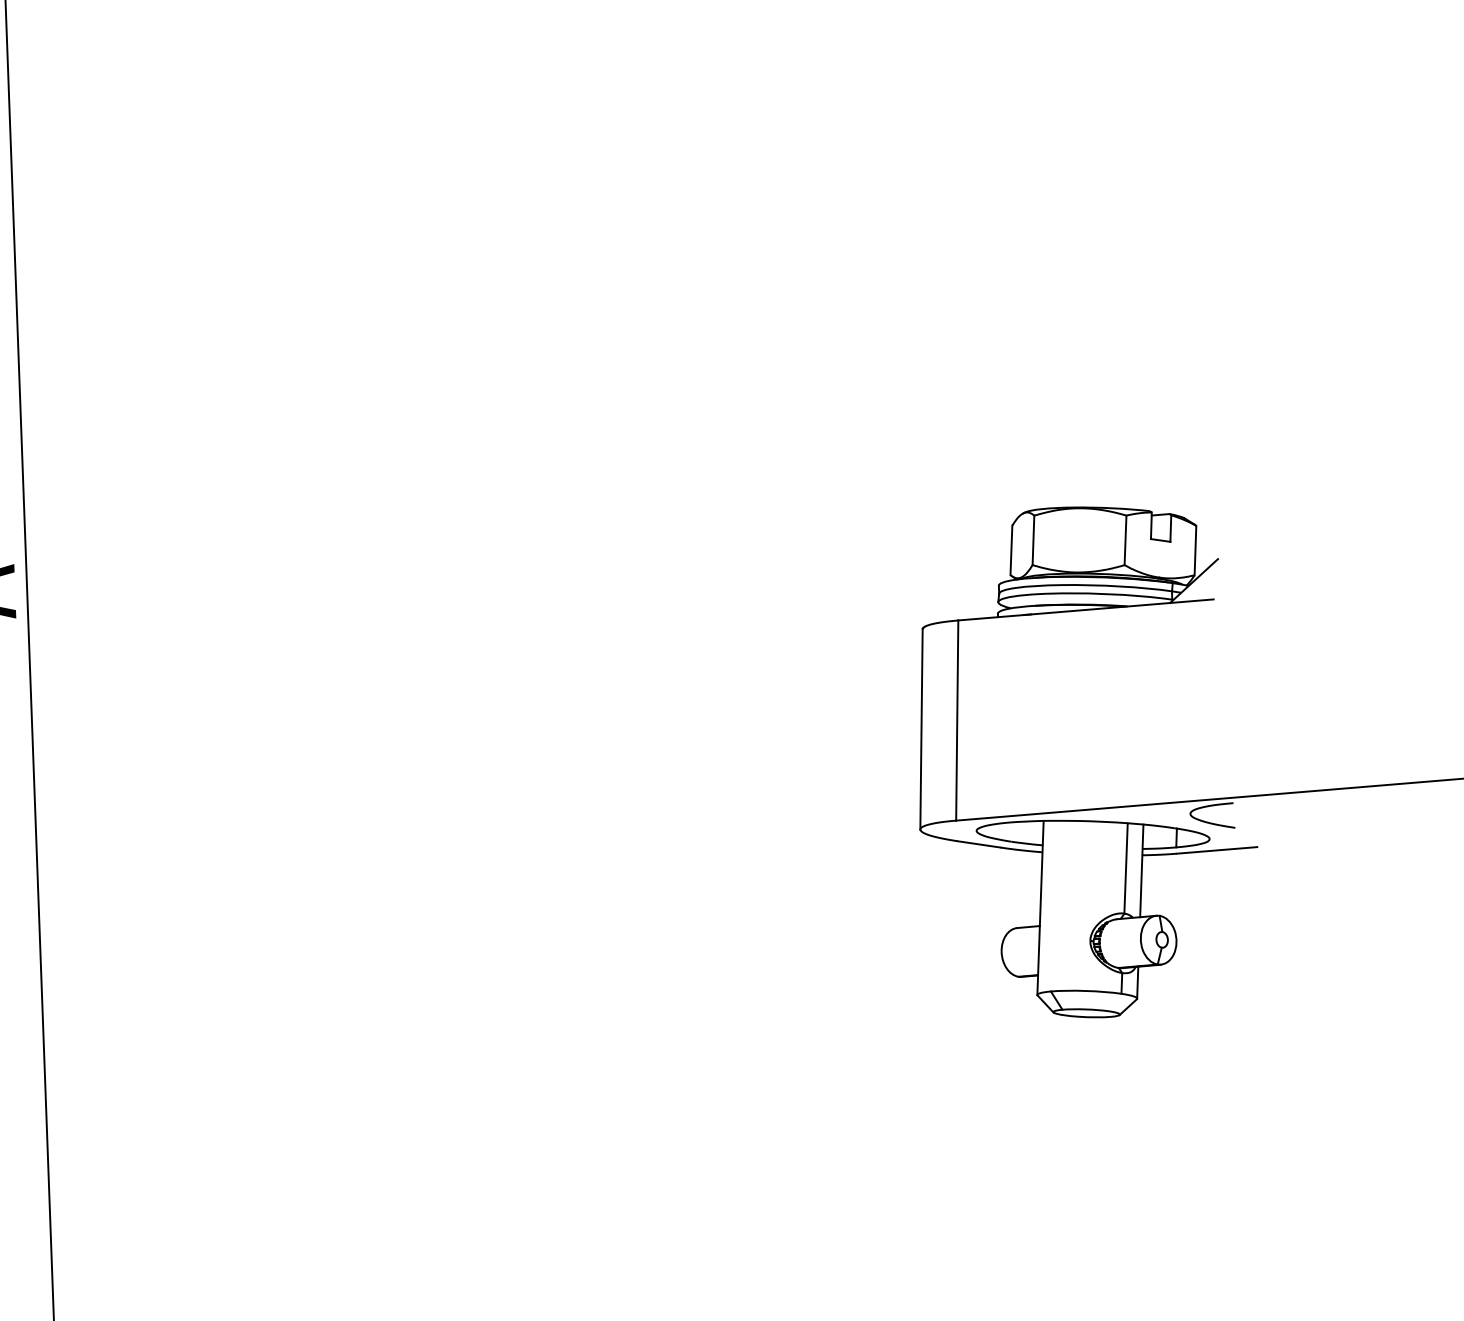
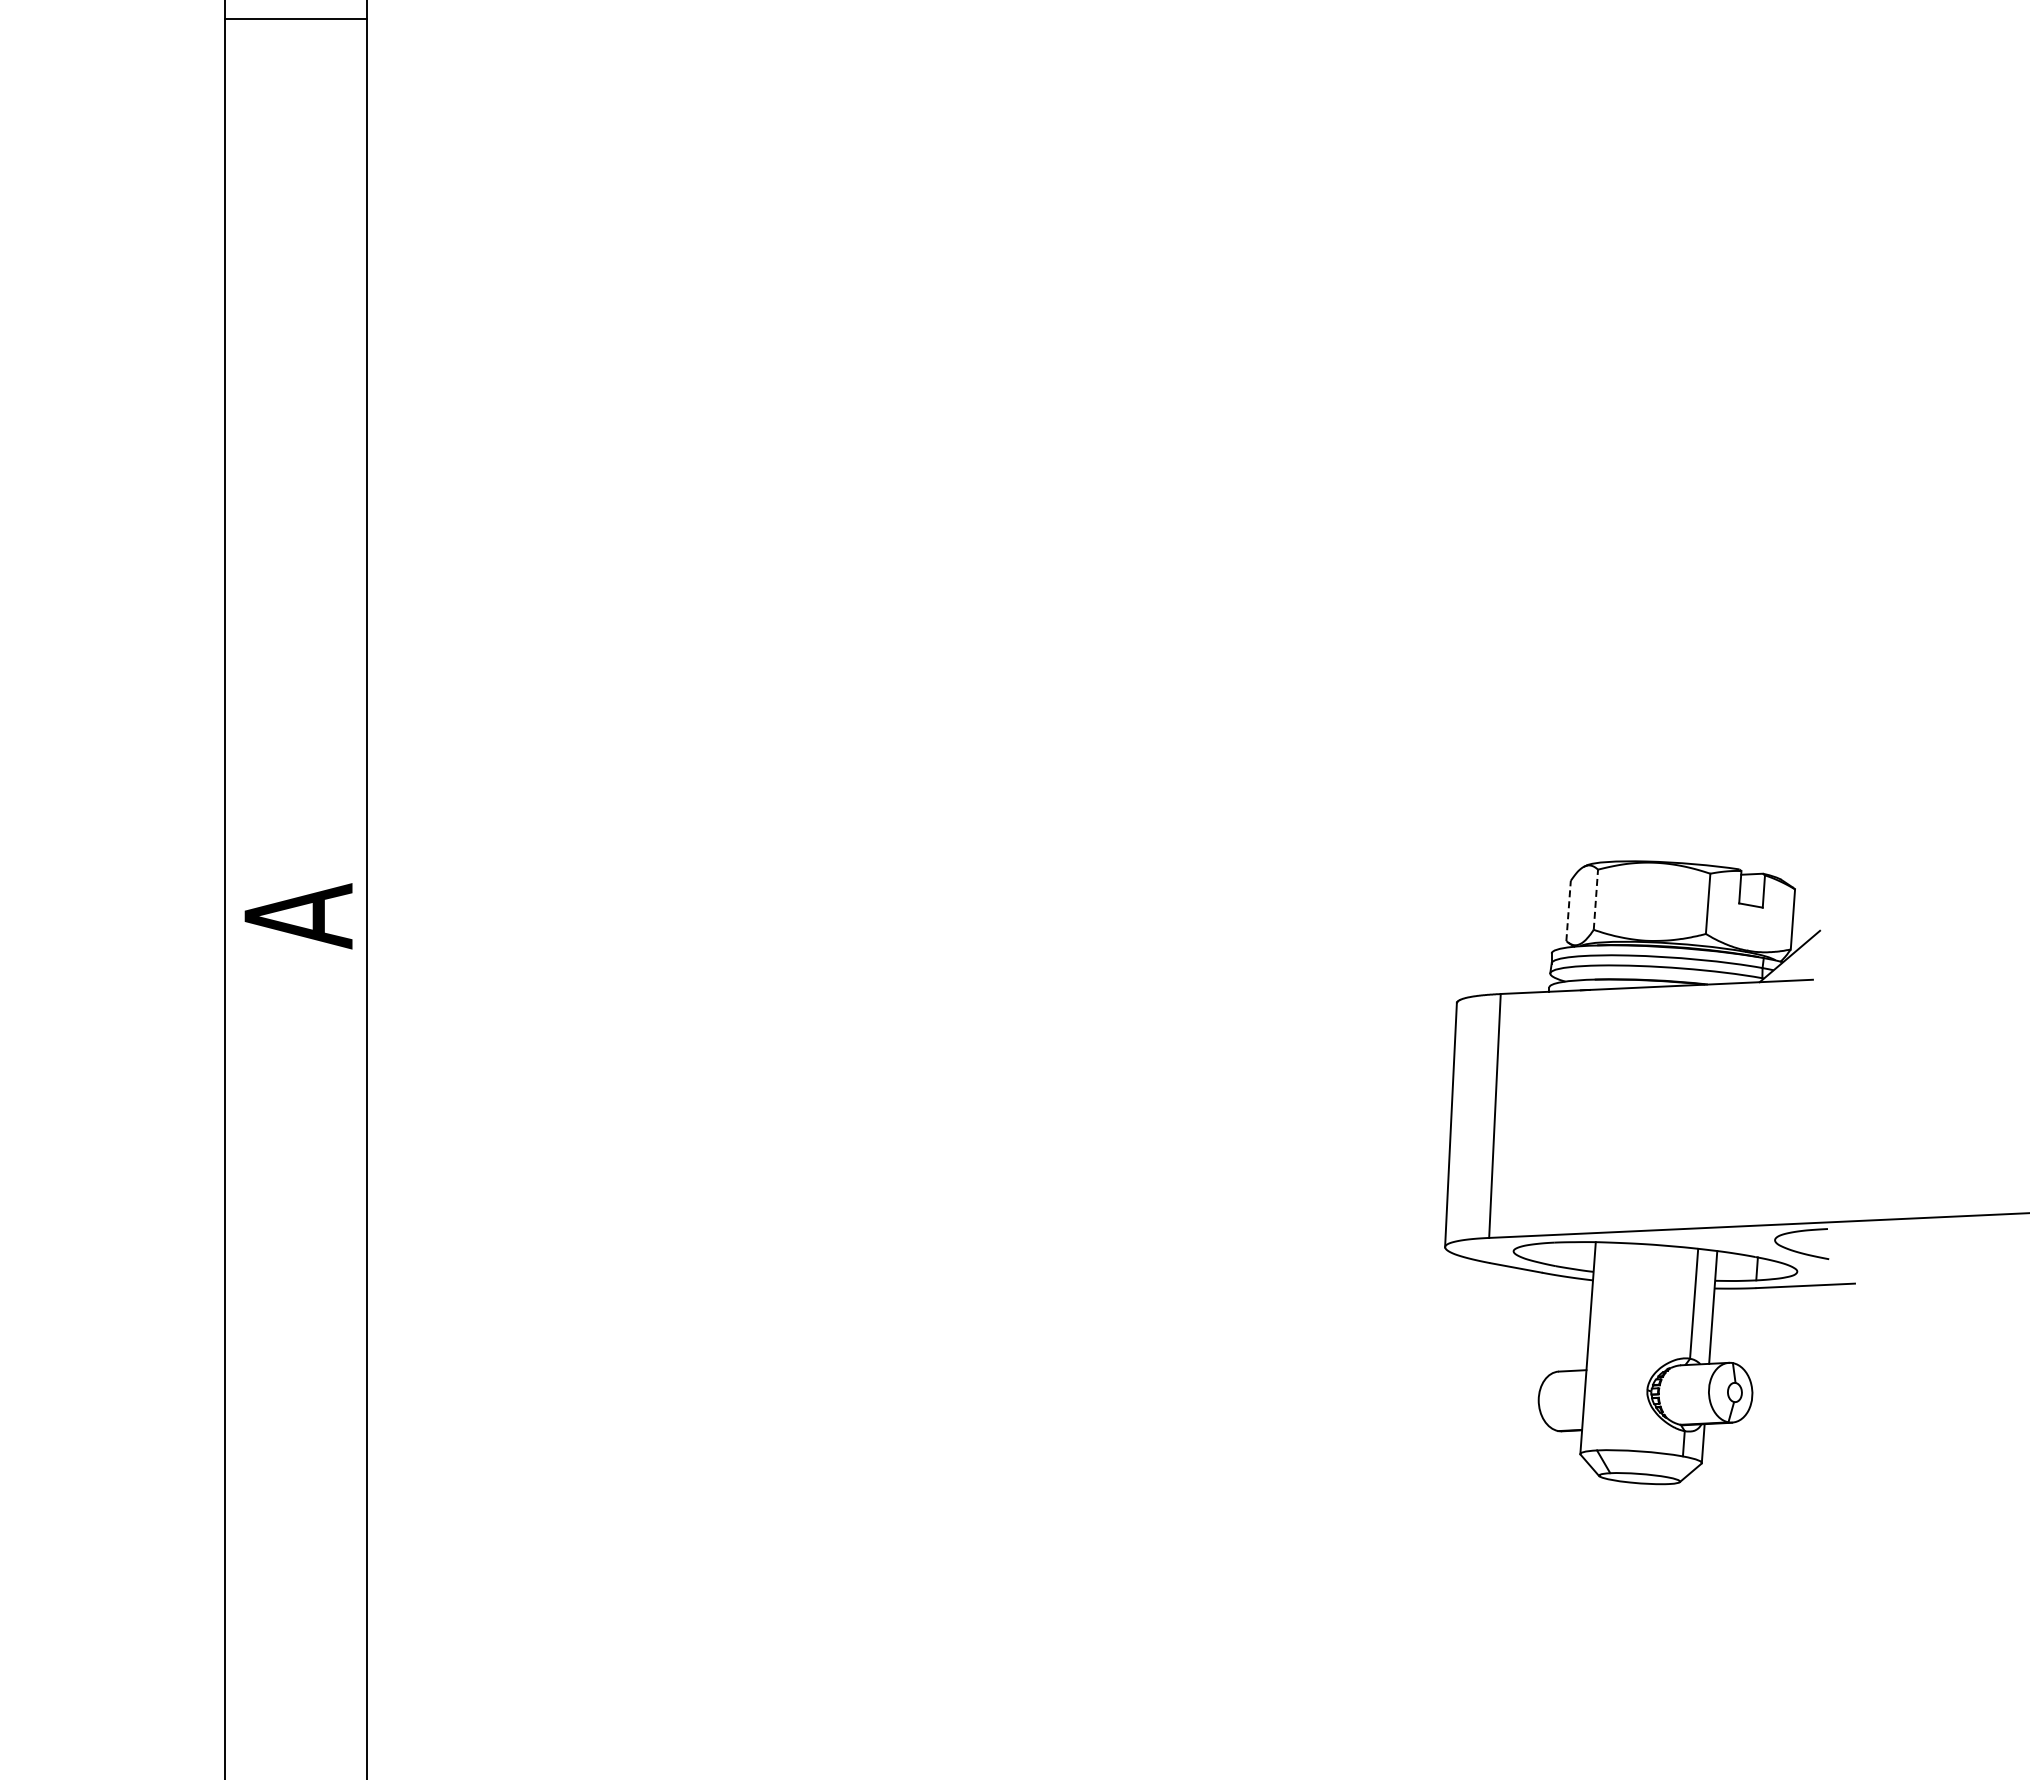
line: (1033, 540) -> (1595, 899), solid -> dashed
line: (1011, 550) -> (1568, 910), solid -> dashed

